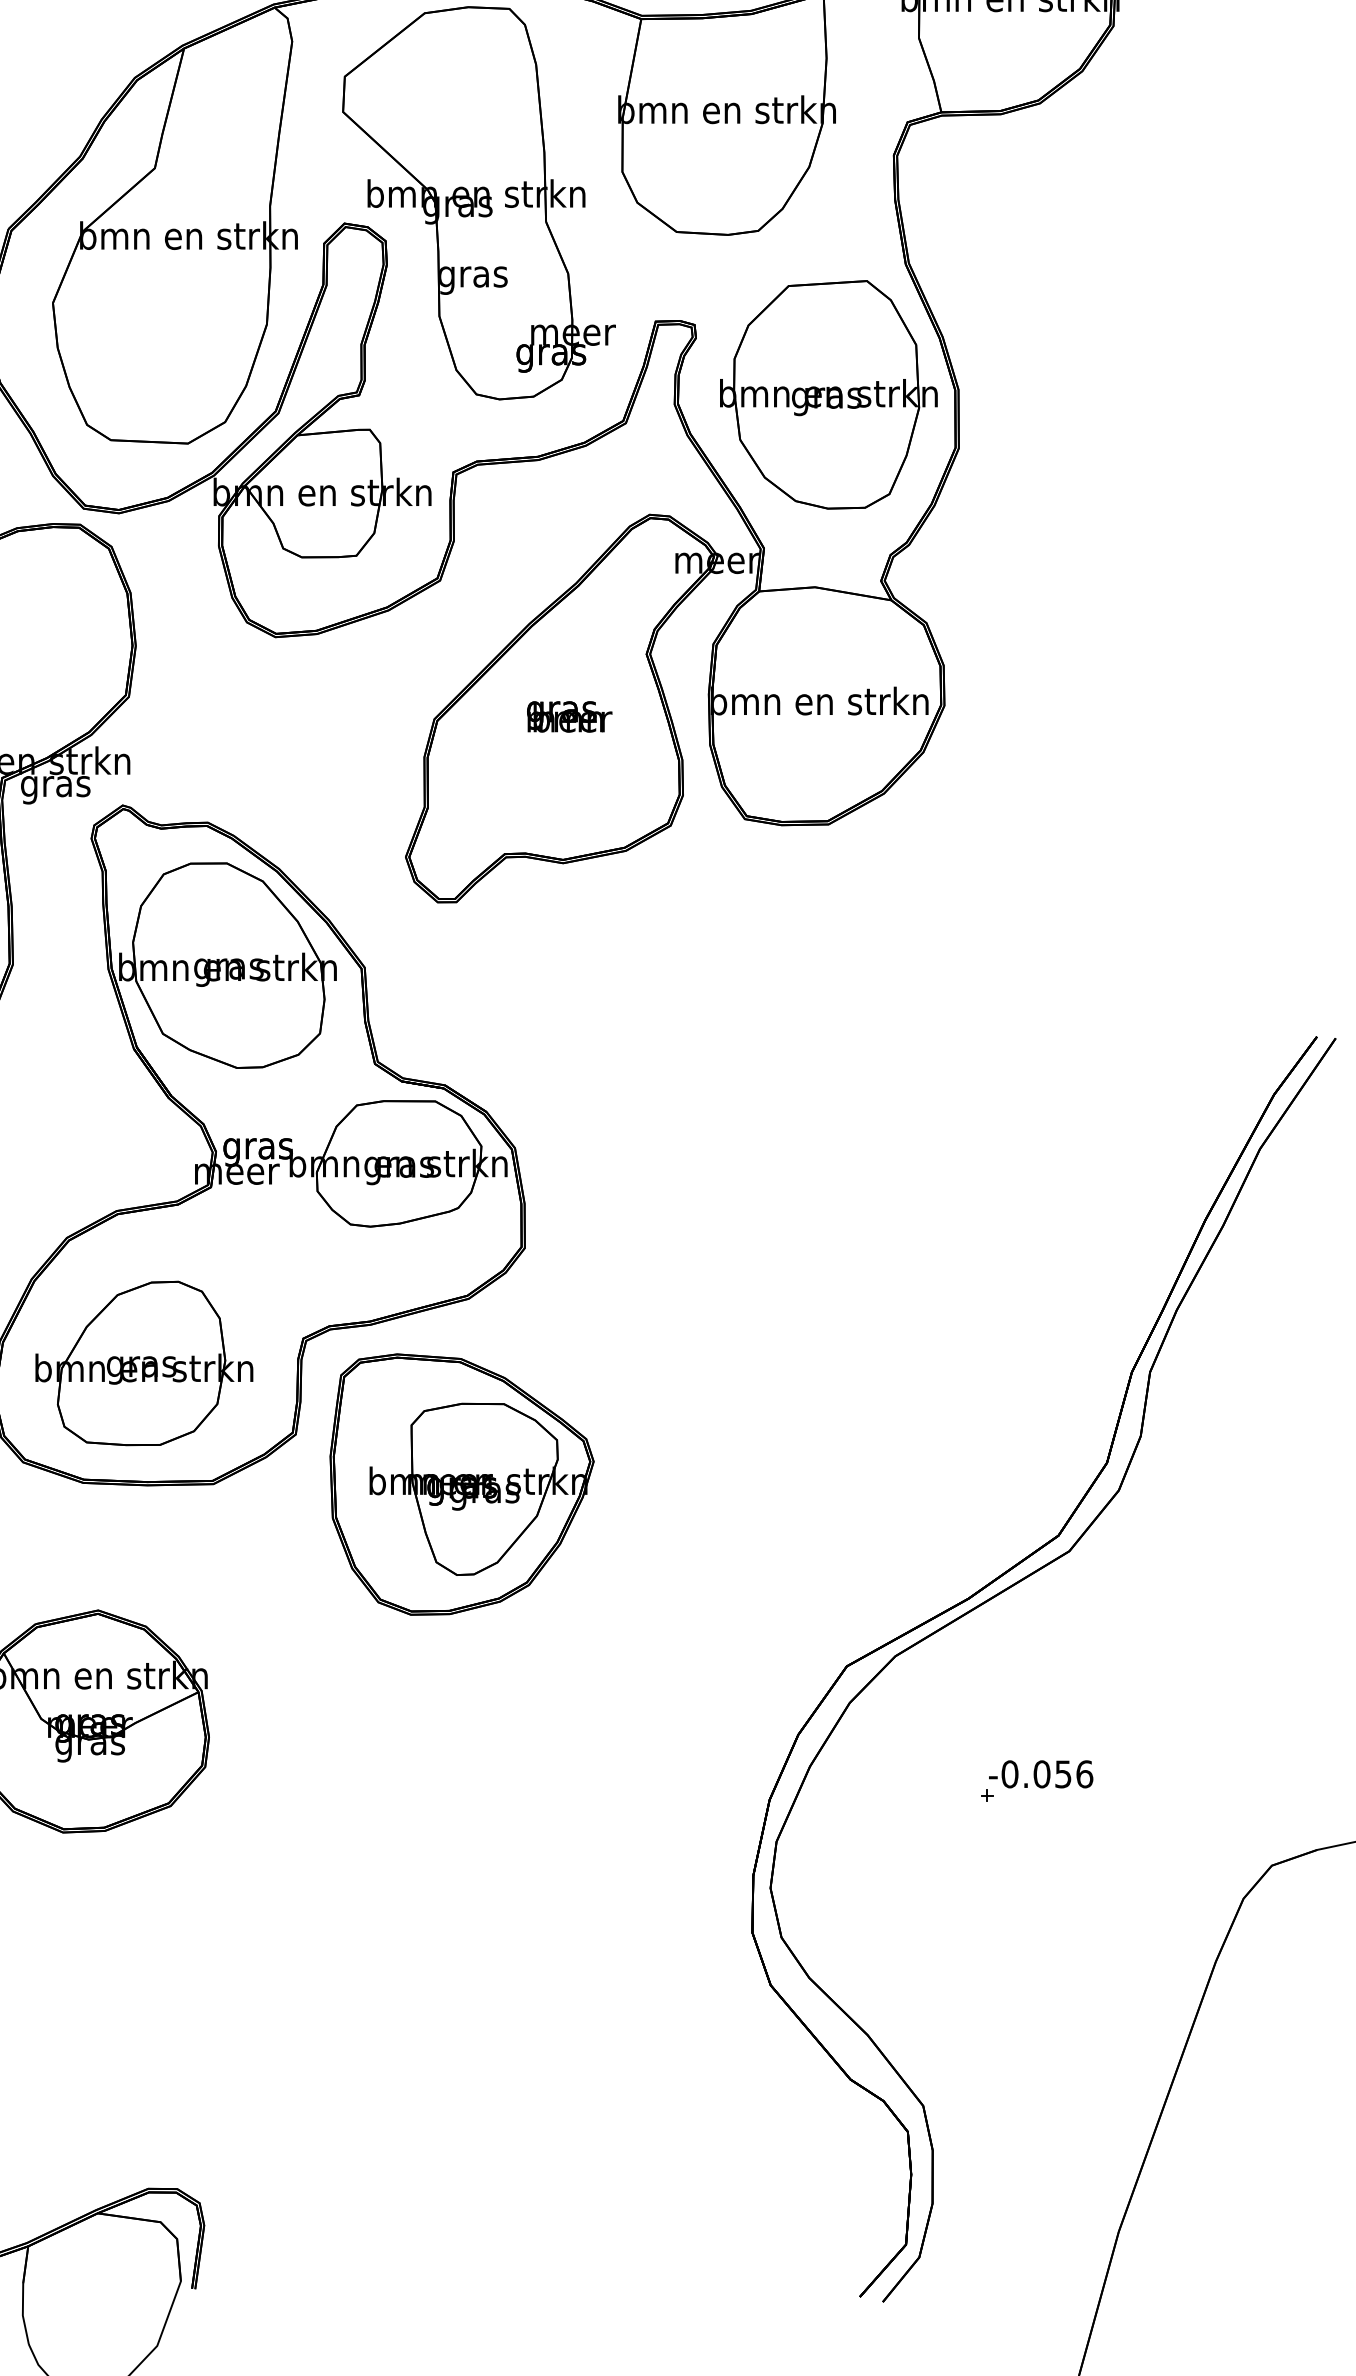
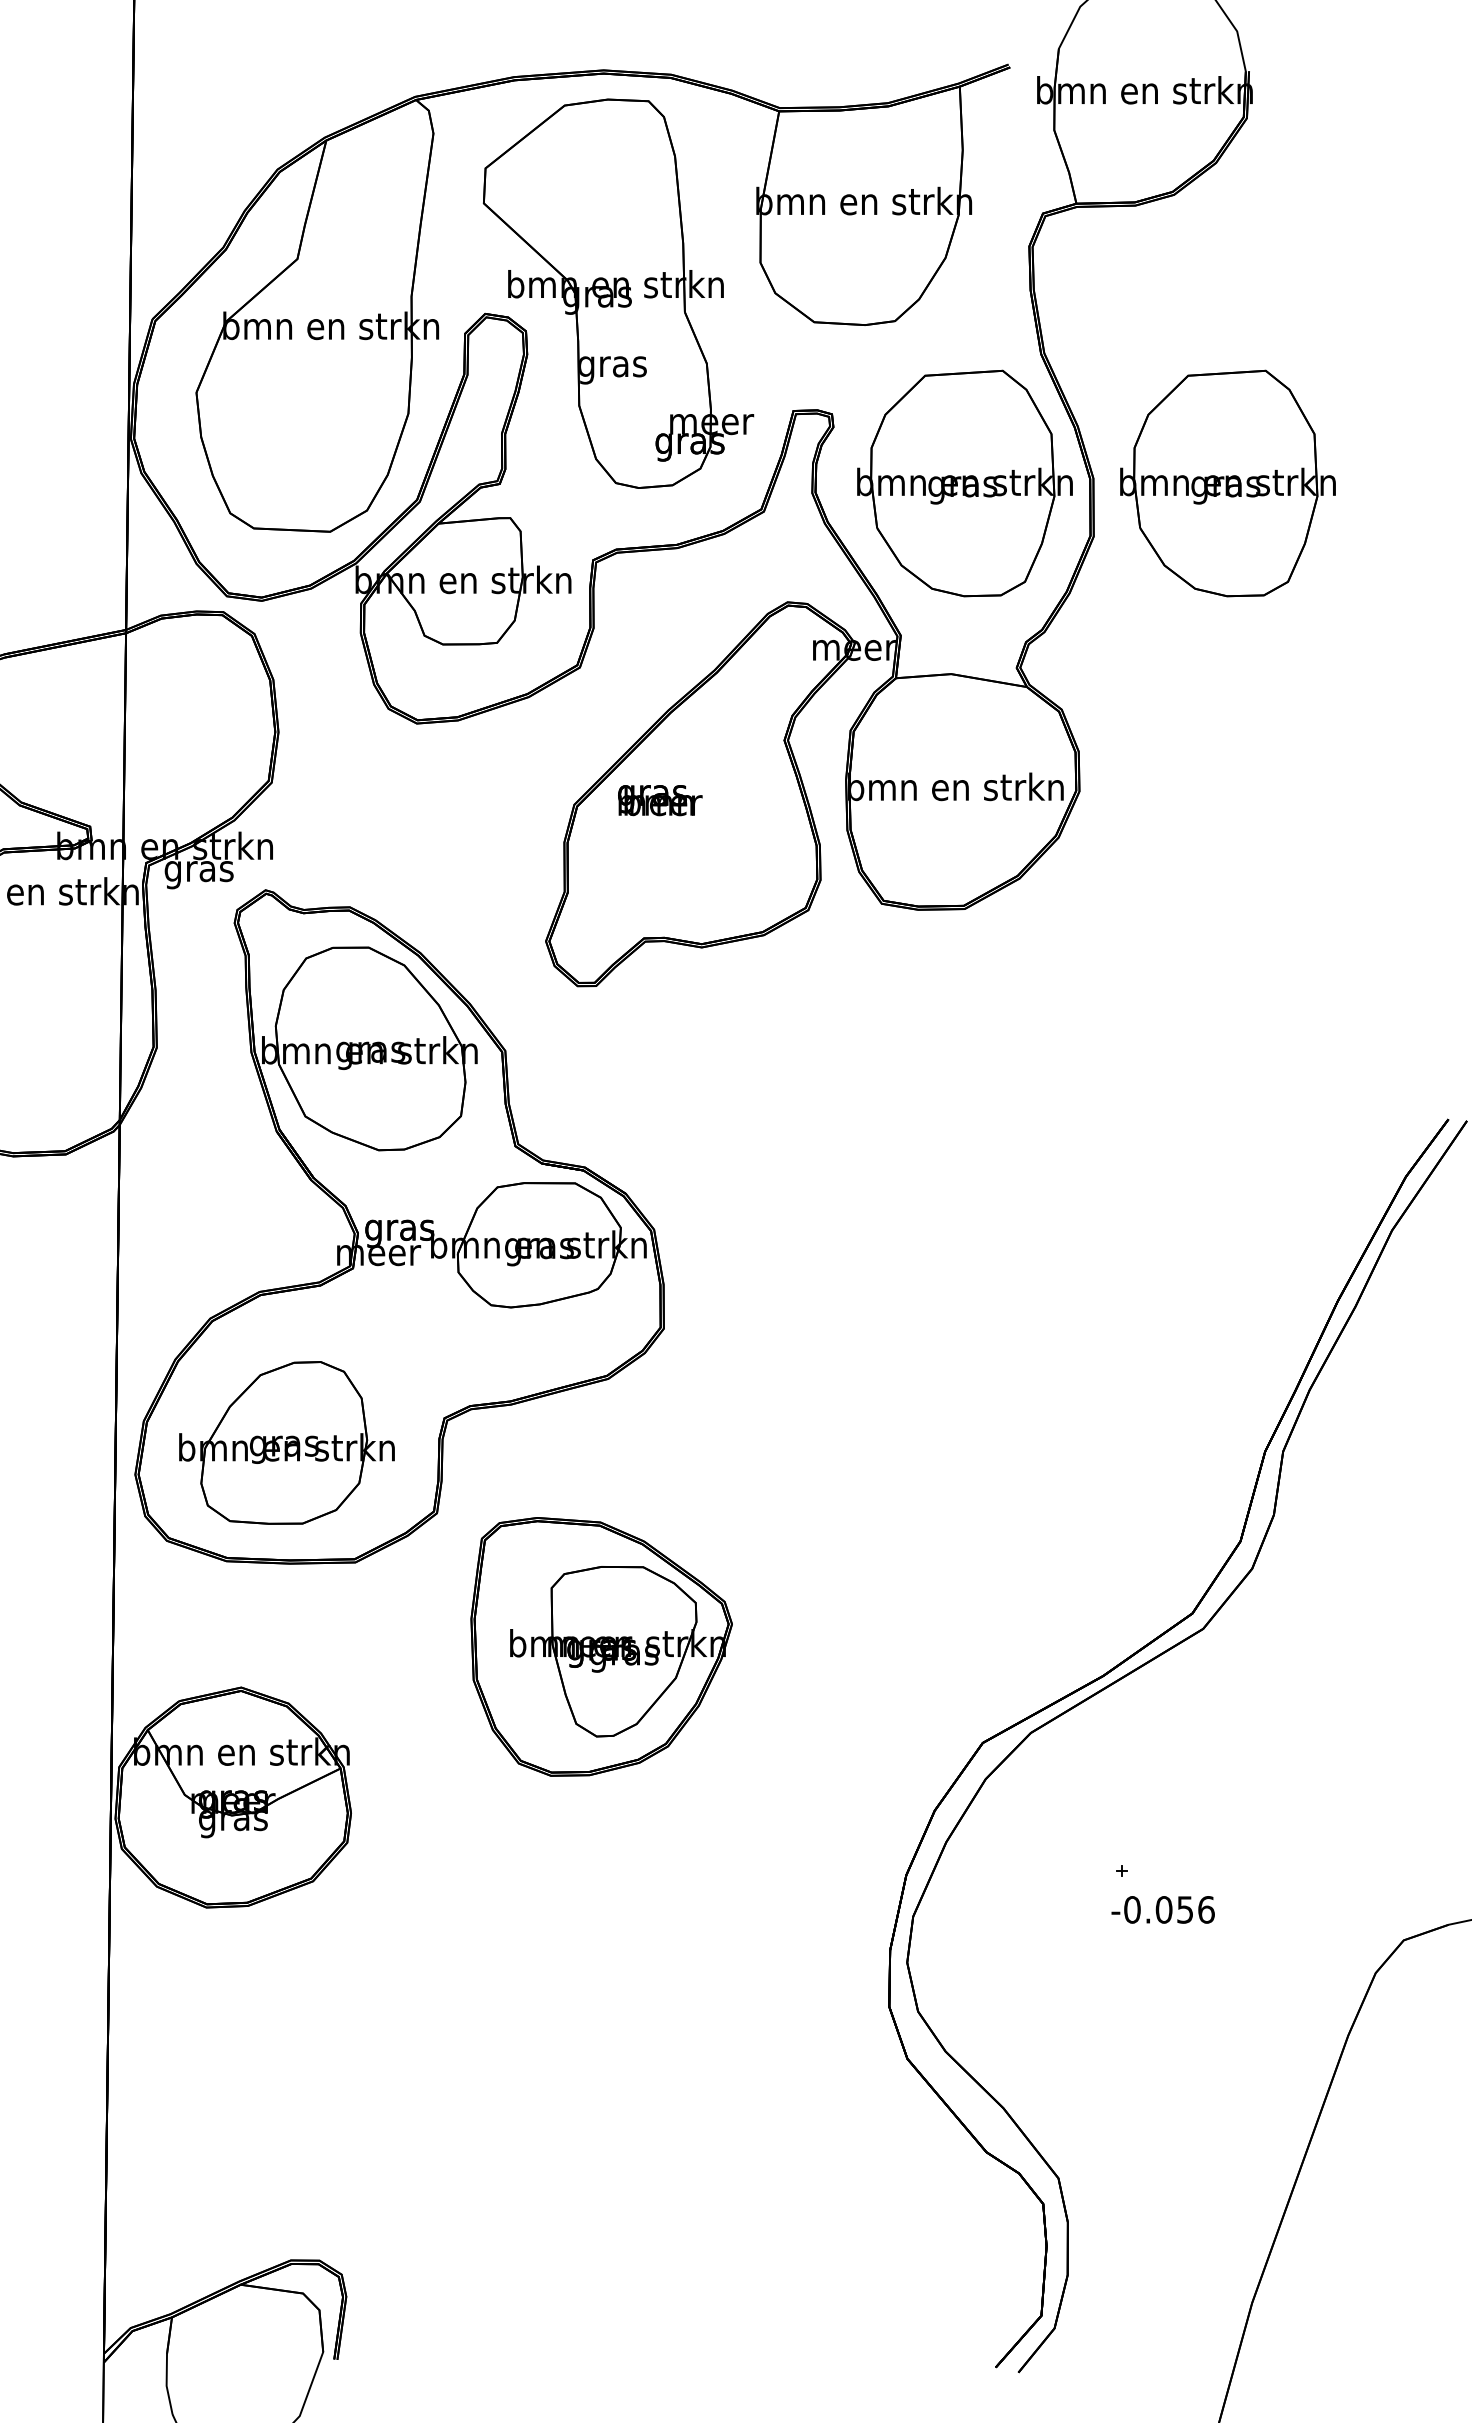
part: (1093, 394) -> (1227, 483), added
text: (569, 716) -> (660, 800), moved
part: (461, 1484) -> (601, 1646), moved
text: (1040, 1773) -> (1162, 1909), moved

